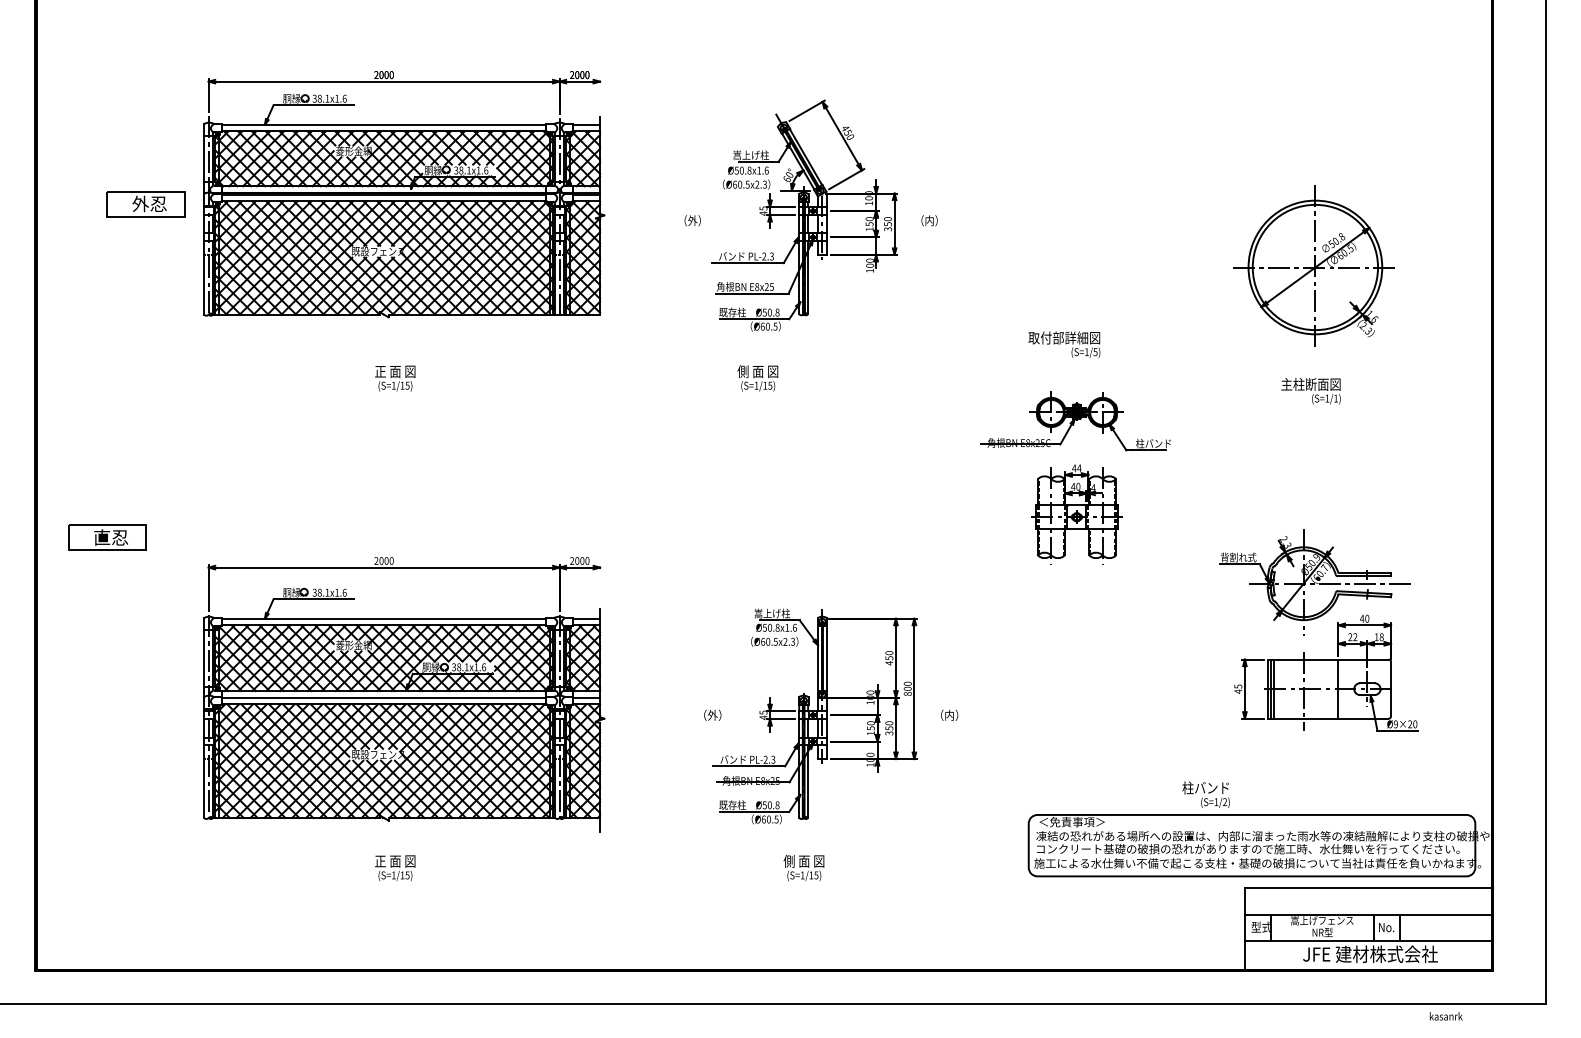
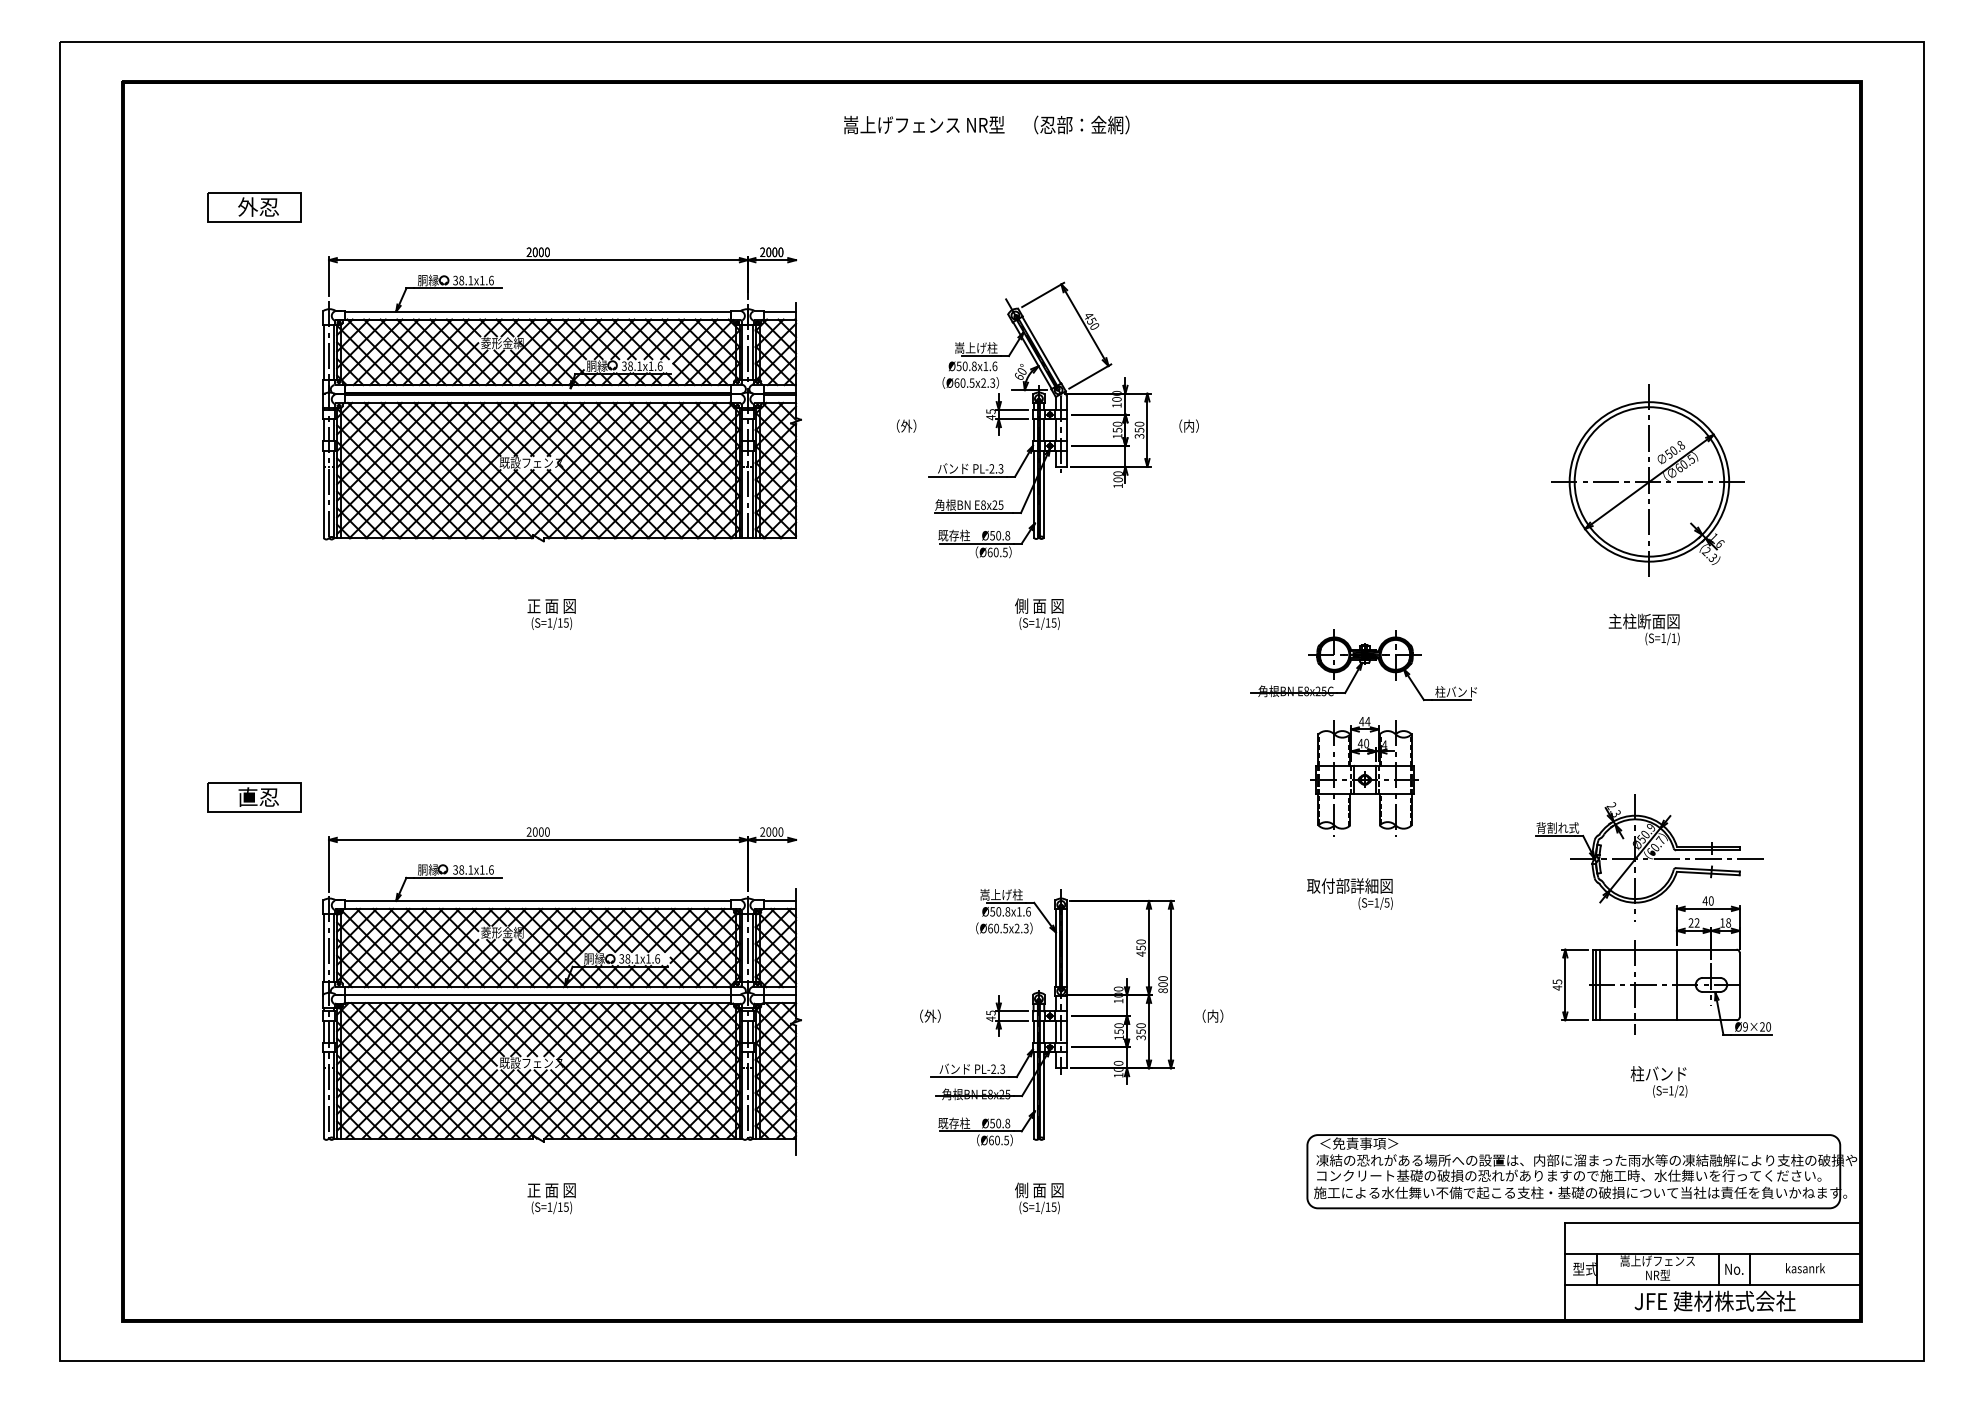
part: (146, 204) -> (254, 207), moved
text: (1064, 344) -> (1349, 893), moved
text: (758, 377) -> (1039, 613), moved
part: (107, 537) -> (254, 797), moved
text: (1205, 794) -> (1658, 1081), moved
text: (1446, 1016) -> (1805, 1268), moved

